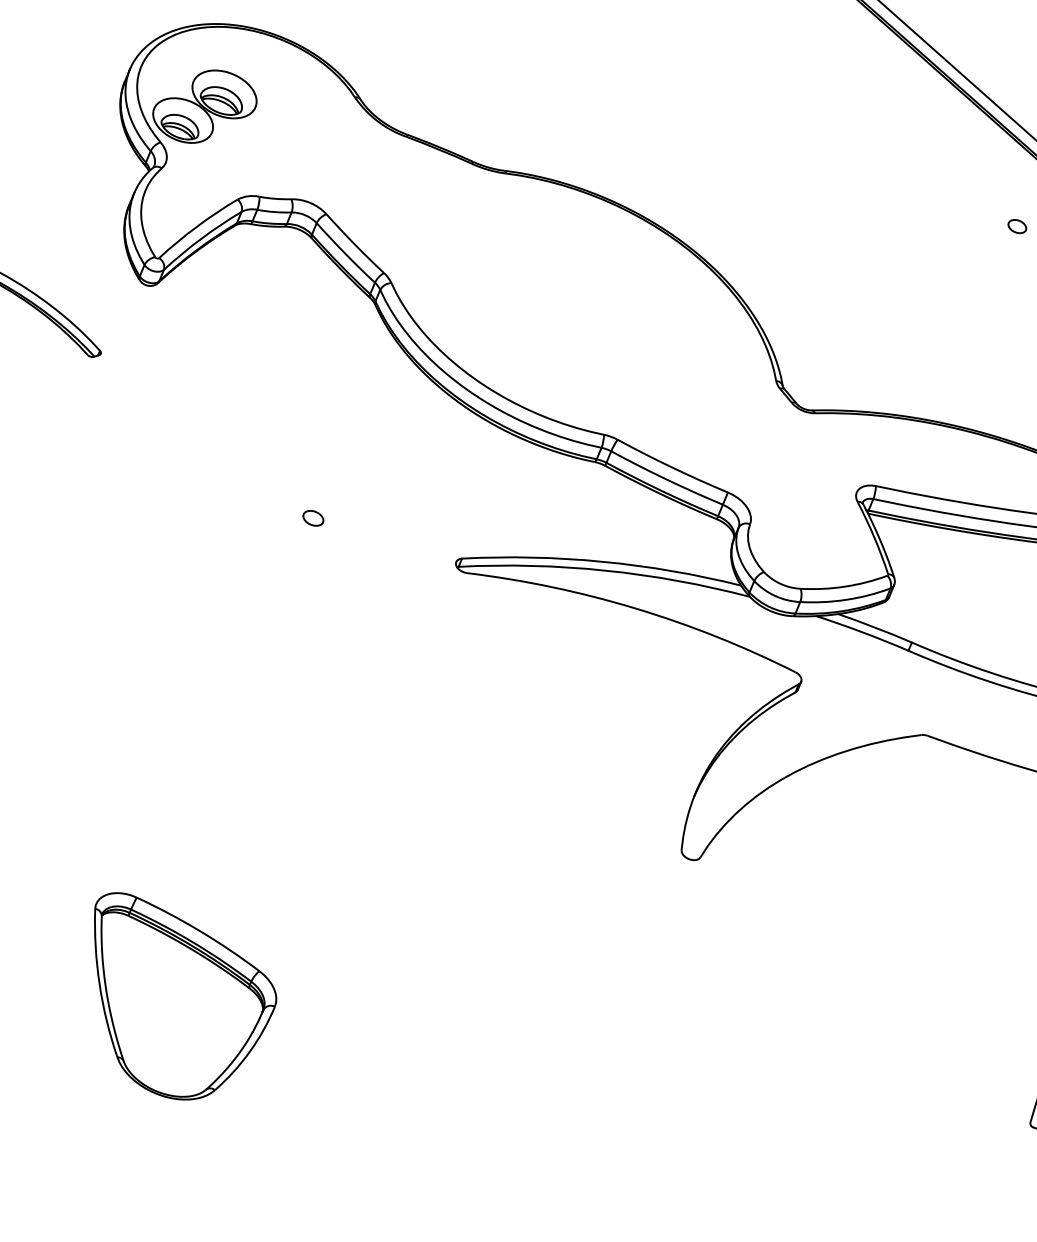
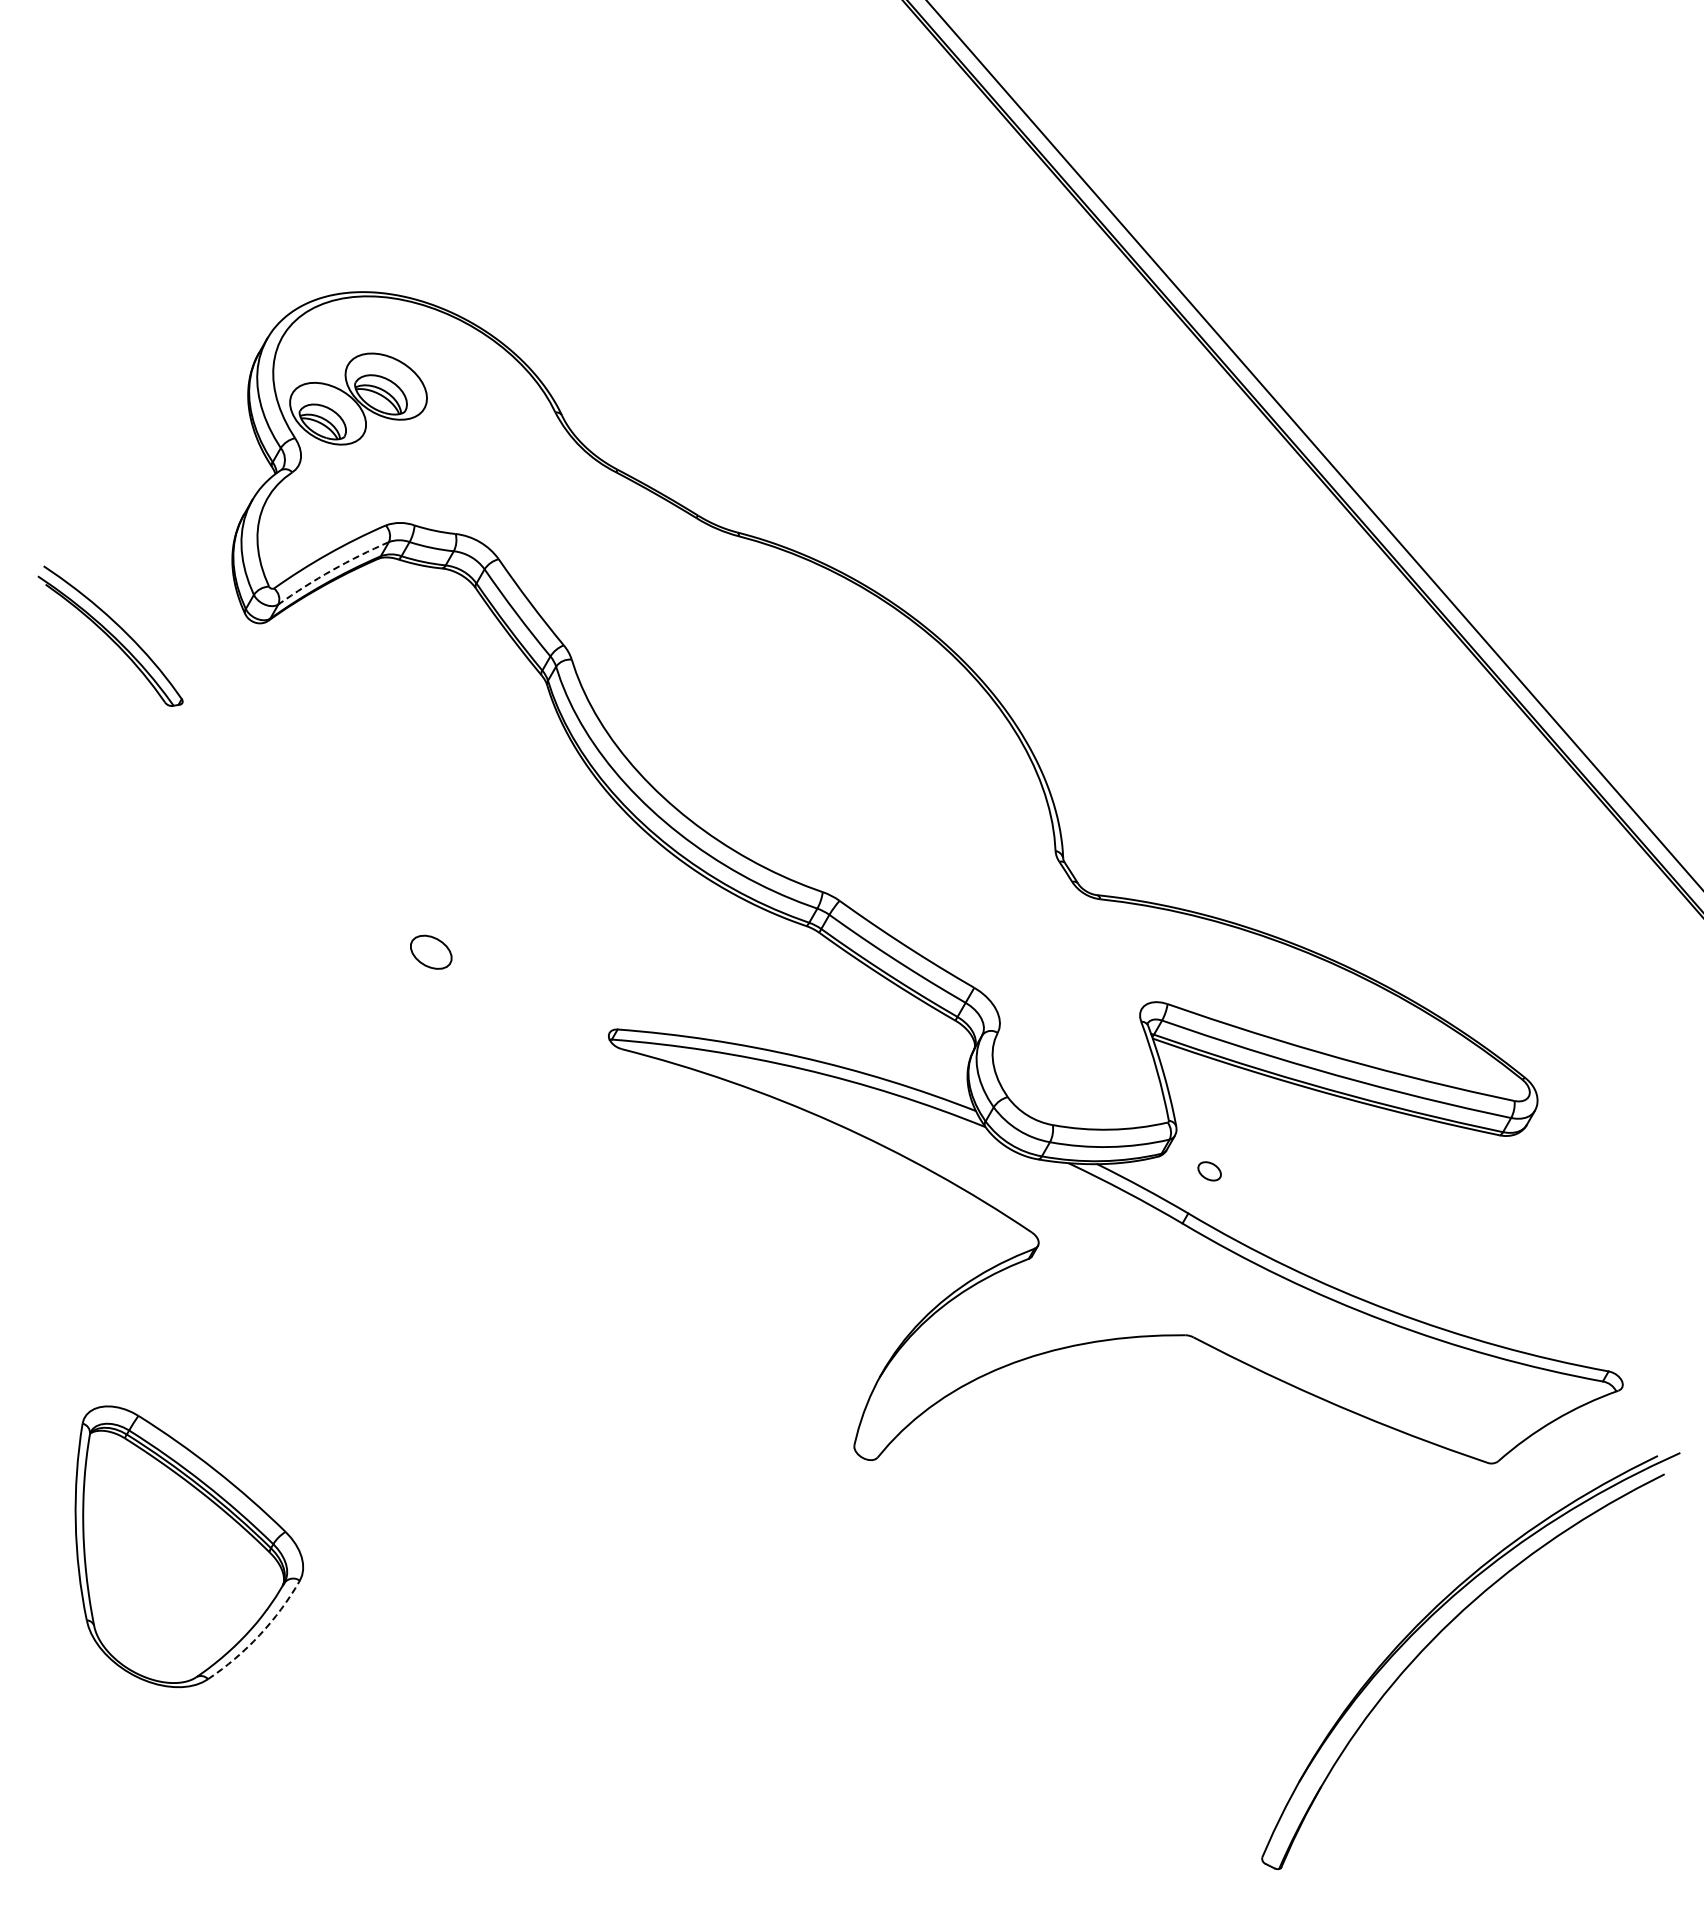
part: (1017, 226) -> (1209, 1171), moved
arc: (201, 238) -> (332, 570), solid -> dashed
part: (312, 518) -> (430, 952), size x1.6
arc: (249, 1052) -> (259, 1635), solid -> dashed

